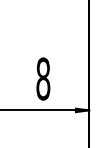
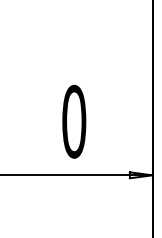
text: (43, 78) -> (74, 120), 8 -> 0

